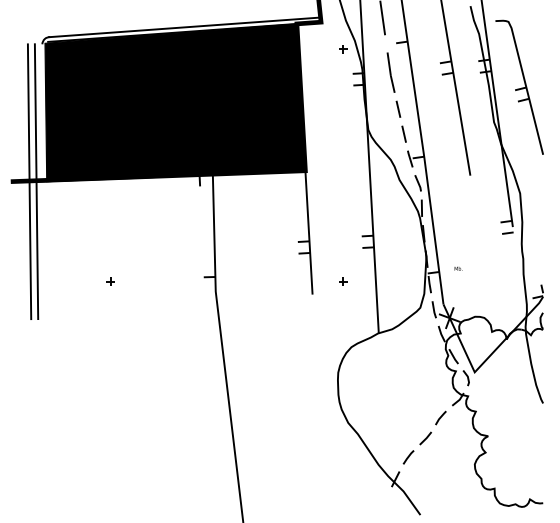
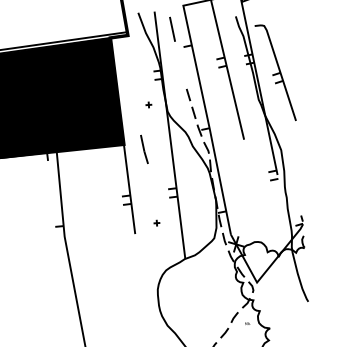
part: (343, 49) -> (149, 105), moved
line: (390, 72) -> (144, 149), moved
text: (458, 268) -> (247, 323), moved

